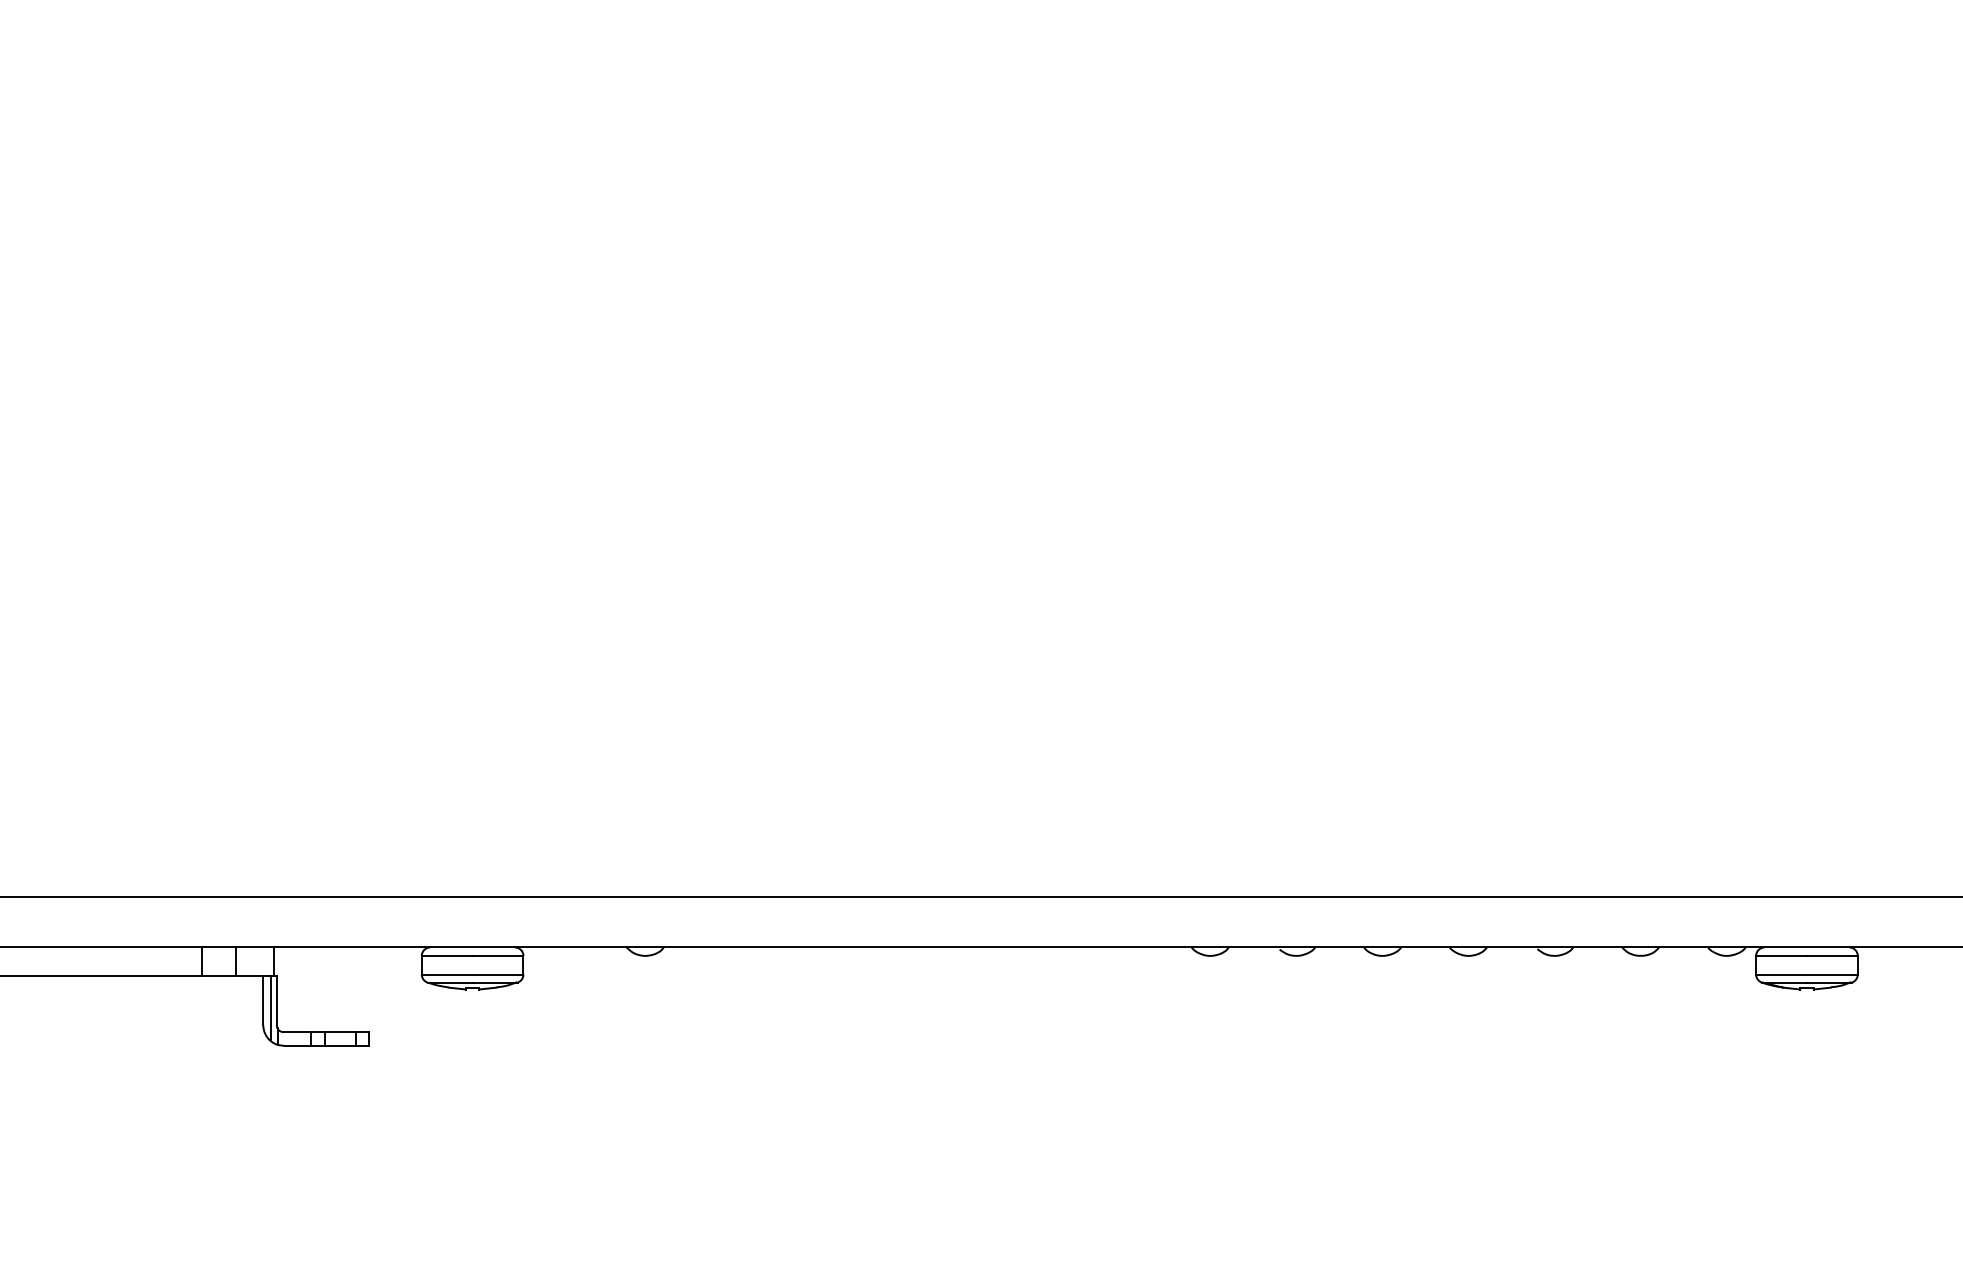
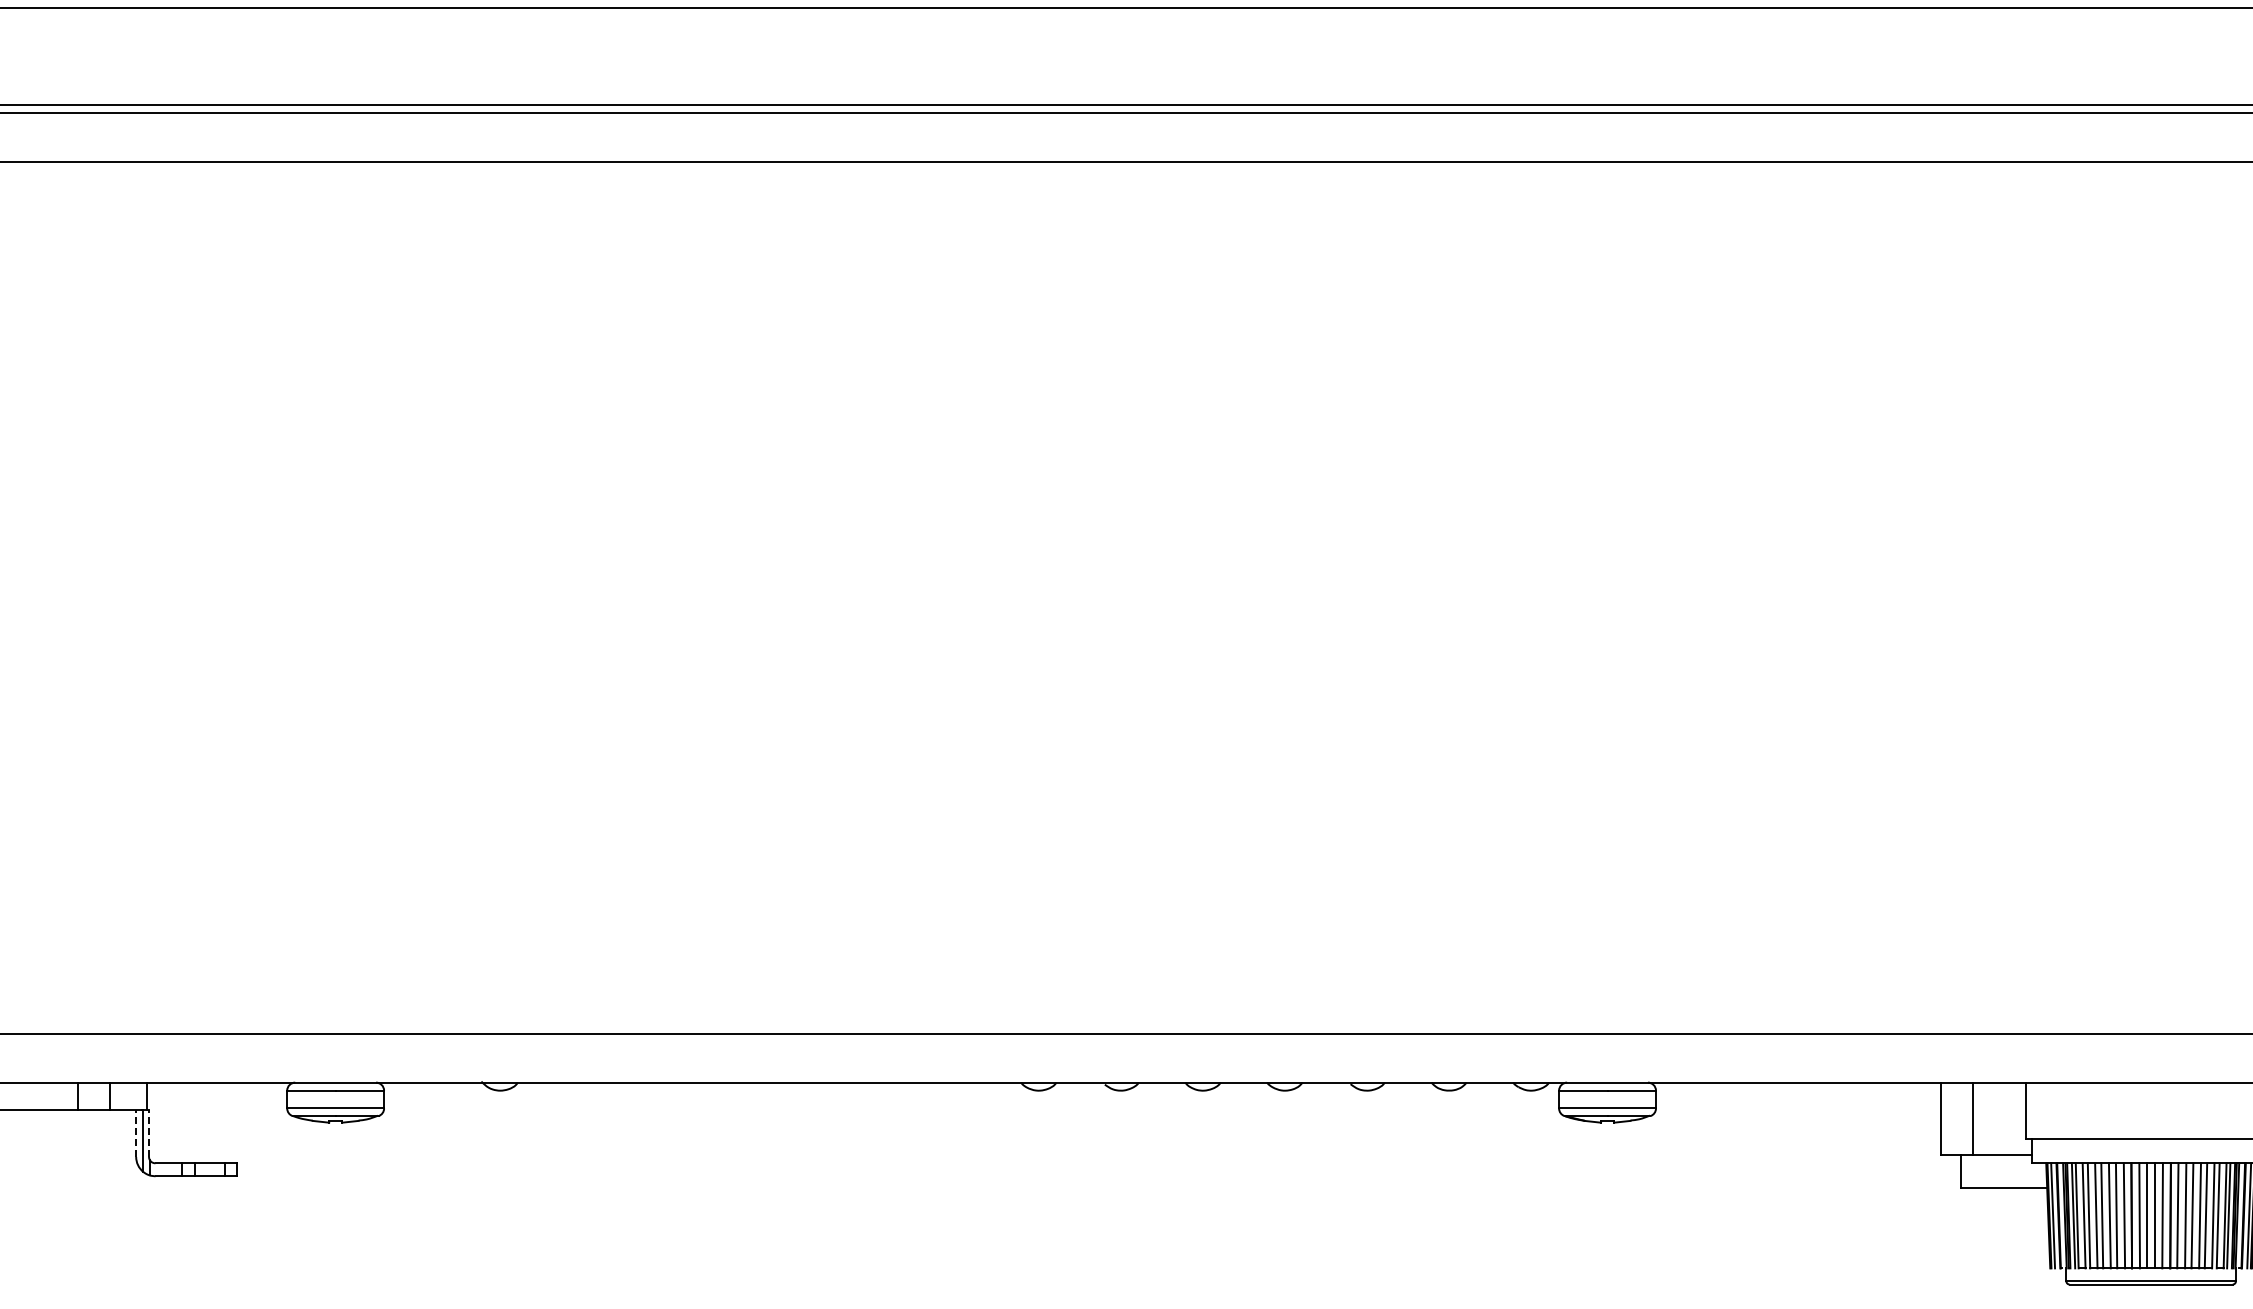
line: (263, 1000) -> (136, 1133), solid -> dashed
line: (277, 1000) -> (149, 1133), solid -> dashed

